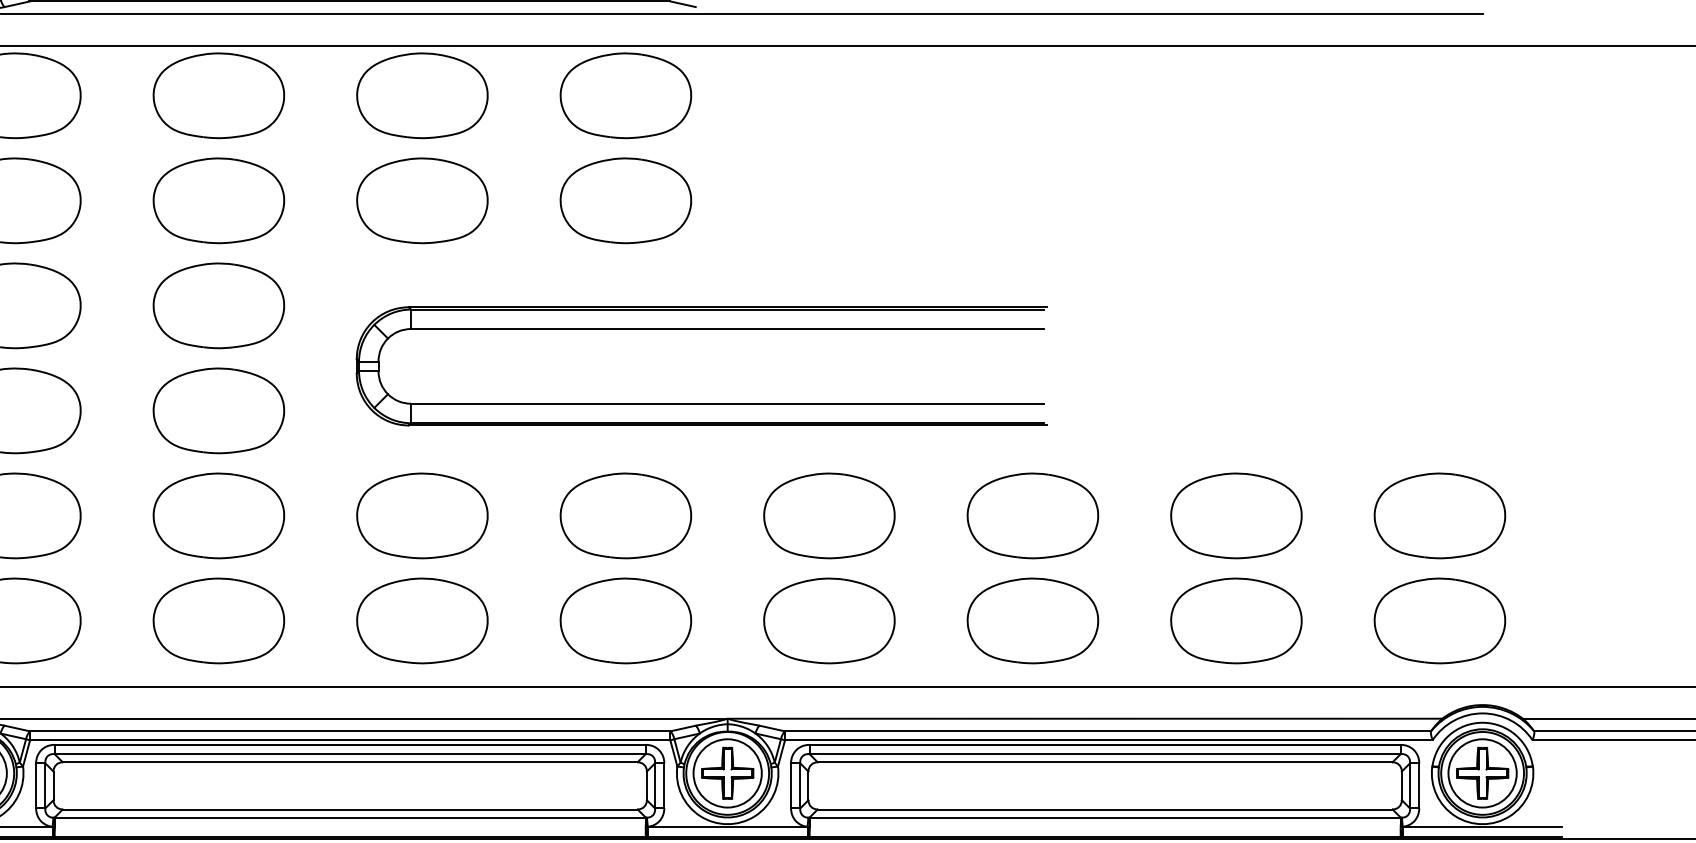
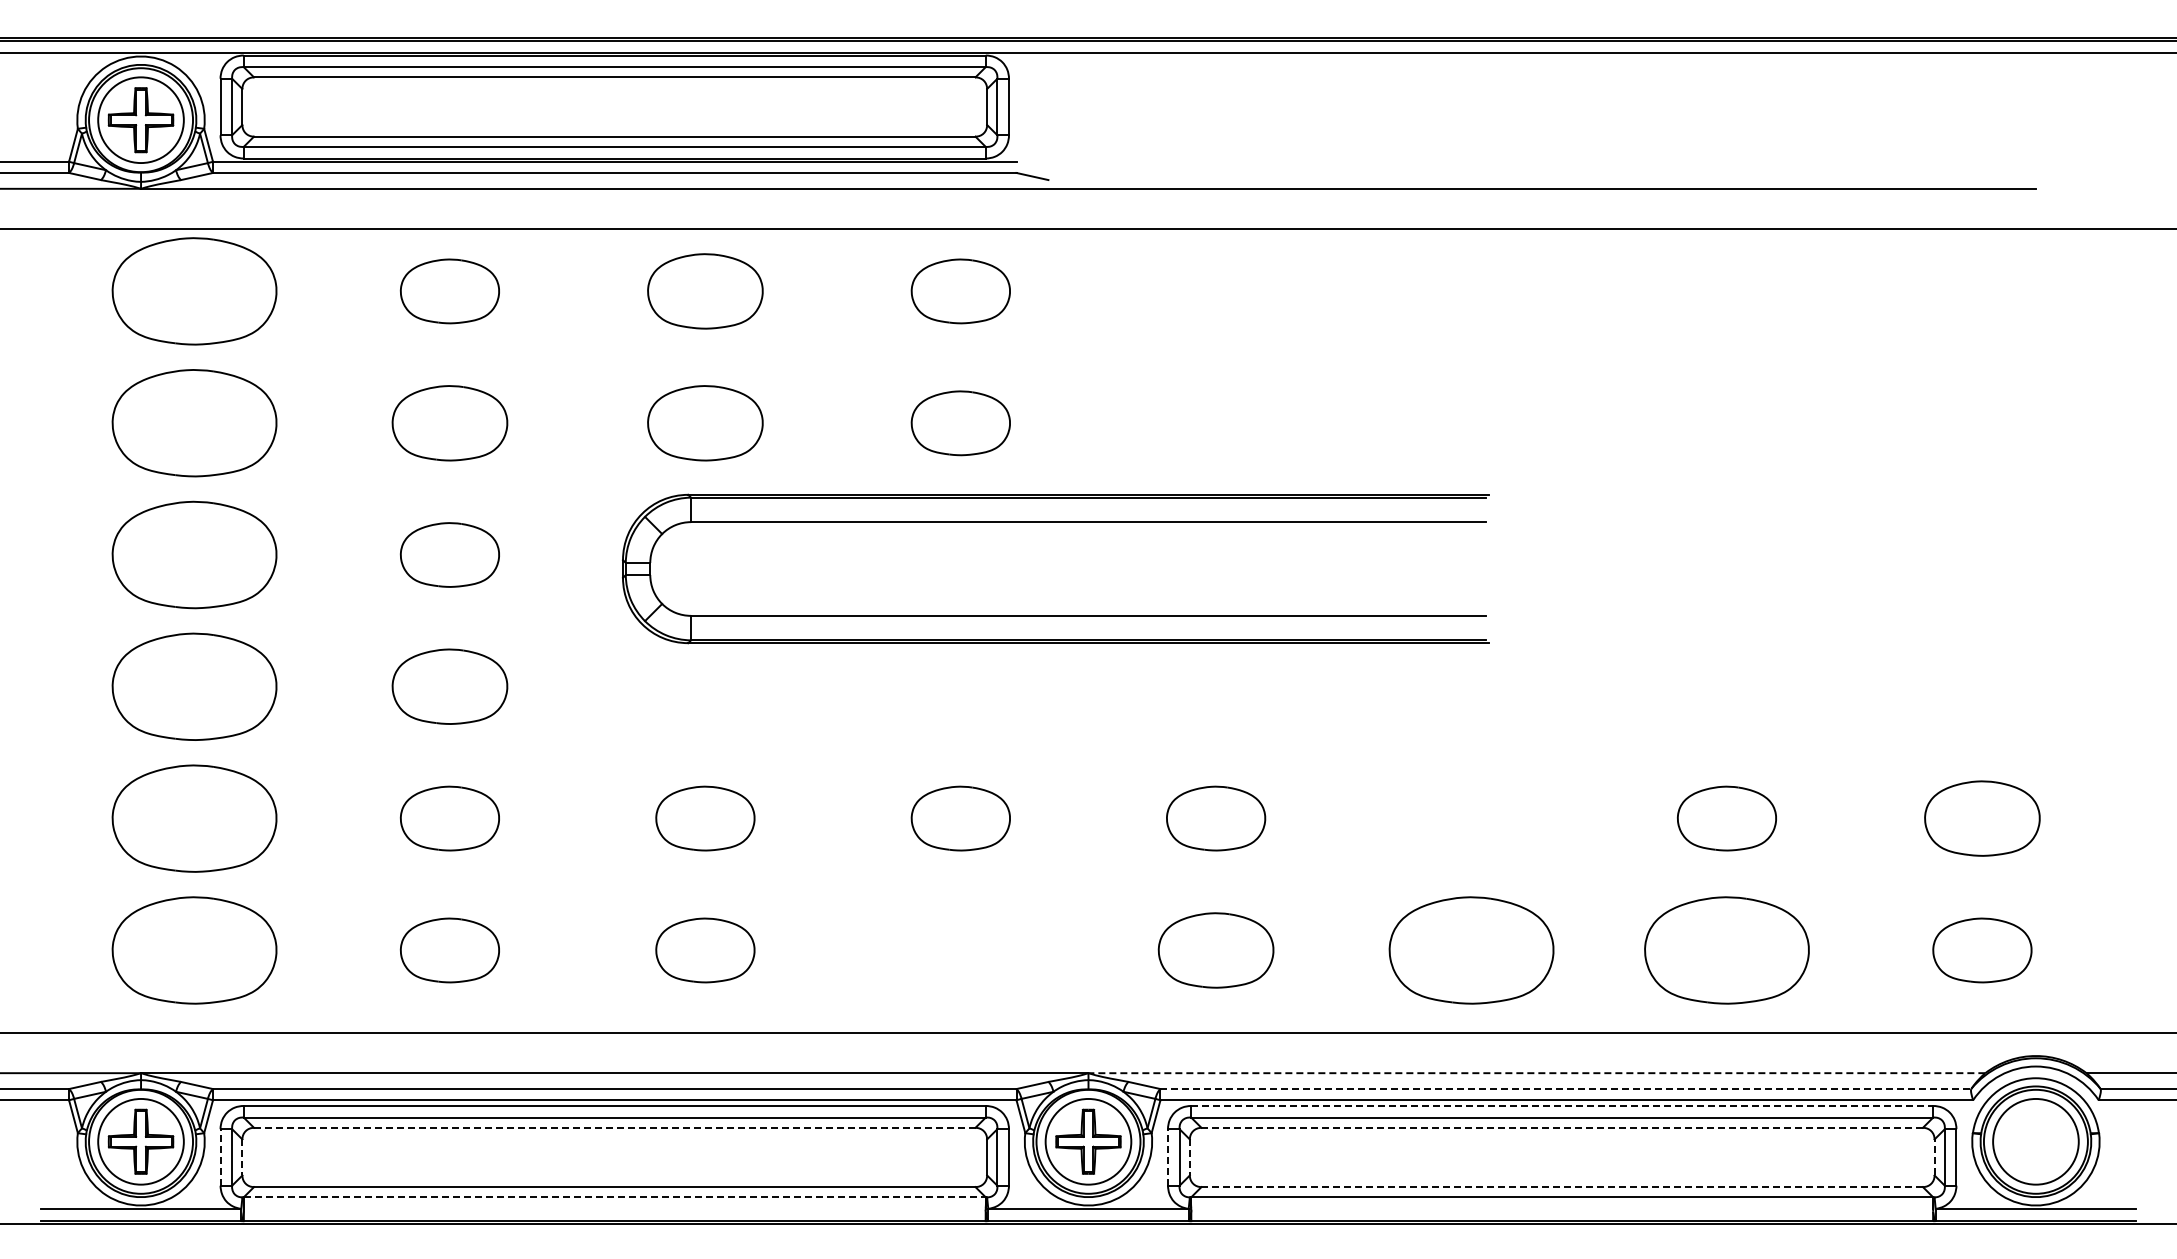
part: (218, 95) -> (449, 291), size x0.6
part: (422, 95) -> (705, 291), size x0.7
part: (625, 95) -> (960, 291), size x0.6
part: (218, 201) -> (449, 423), size x0.7
part: (422, 201) -> (705, 423), size x0.7
part: (625, 201) -> (960, 423), size x0.6
part: (218, 305) -> (449, 554), size x0.6
part: (701, 329) -> (1055, 522), moved
part: (218, 410) -> (449, 686), size x0.7
part: (218, 515) -> (449, 818), size x0.6
part: (422, 515) -> (705, 818), size x0.6
part: (625, 515) -> (960, 818), size x0.6
part: (828, 515) -> (1215, 818), size x0.6
part: (1032, 515) -> (1471, 818), removed
part: (1236, 515) -> (1726, 818), size x0.6
part: (1440, 515) -> (1982, 818), size x0.7
part: (218, 620) -> (449, 950), size x0.6
part: (422, 620) -> (705, 950), size x0.6
part: (625, 620) -> (960, 950), removed
part: (828, 620) -> (1215, 950), size x0.7
part: (1440, 620) -> (1982, 950), size x0.6
line: (1084, 718) -> (1536, 1073), solid -> dashed
line: (1108, 731) -> (1566, 1089), solid -> dashed
line: (1105, 744) -> (1562, 1105), solid -> dashed
line: (350, 762) -> (614, 1127), solid -> dashed
line: (1105, 762) -> (1562, 1127), solid -> dashed
part: (1482, 773) -> (2035, 1141), removed
line: (36, 785) -> (220, 1156), solid -> dashed
line: (53, 785) -> (242, 1157), solid -> dashed
line: (790, 785) -> (1167, 1156), solid -> dashed
line: (808, 785) -> (1189, 1157), solid -> dashed
line: (1401, 785) -> (1934, 1156), solid -> dashed
line: (1105, 809) -> (1562, 1187), solid -> dashed
line: (350, 817) -> (614, 1197), solid -> dashed

